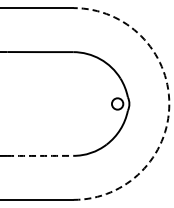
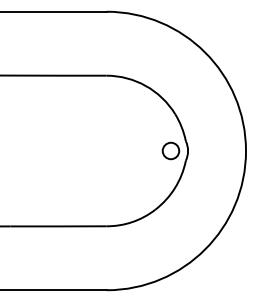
arc: (169, 104) -> (246, 151), dashed -> solid
arc: (40, 155) -> (58, 225), dashed -> solid

